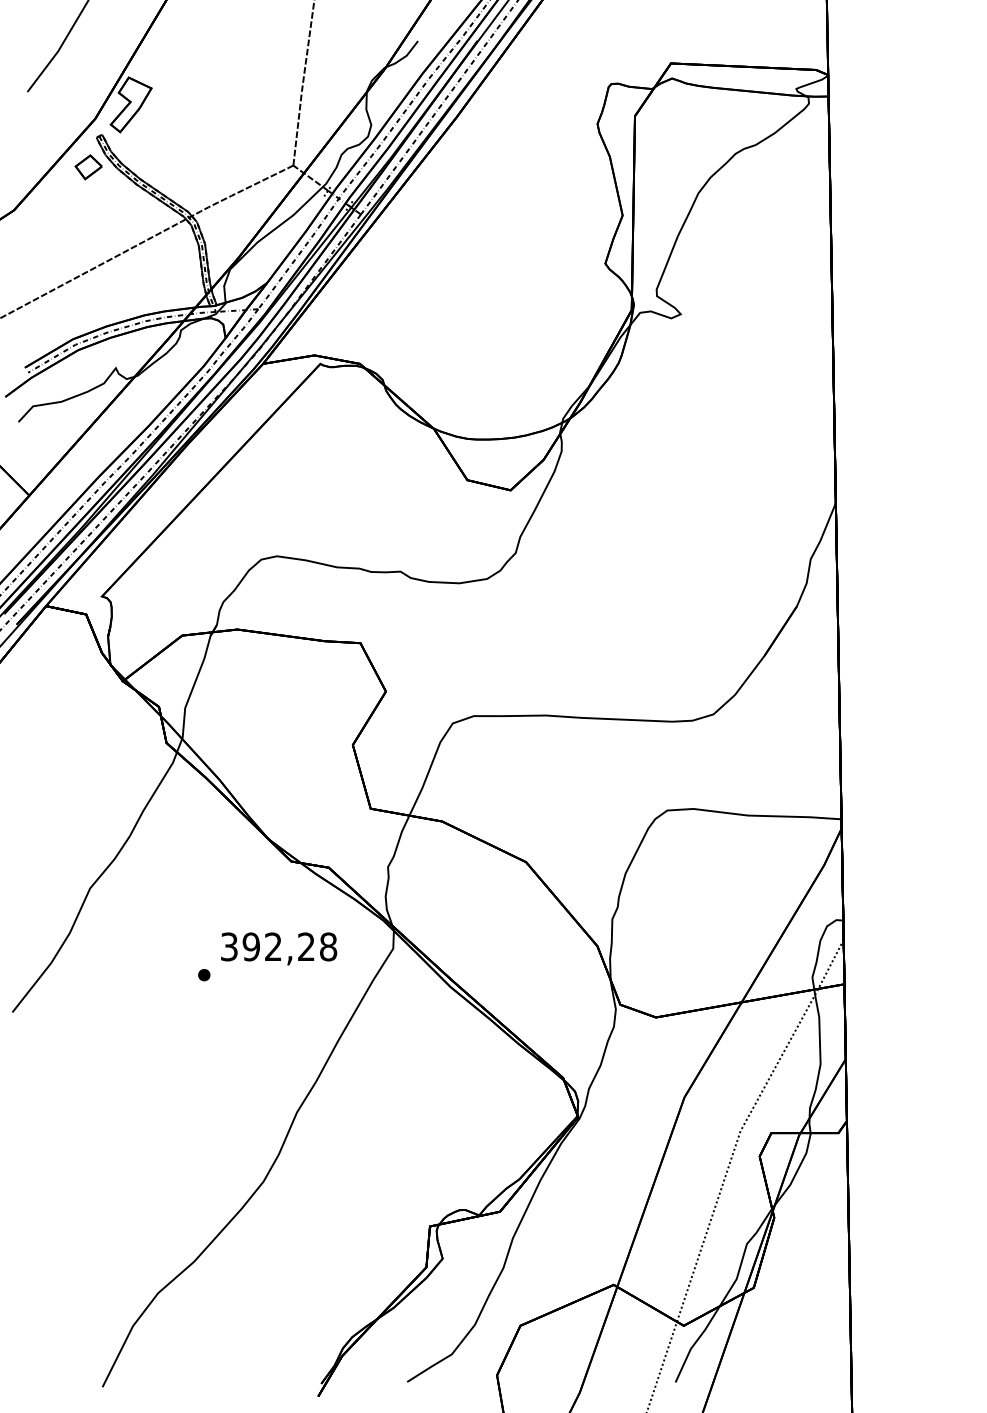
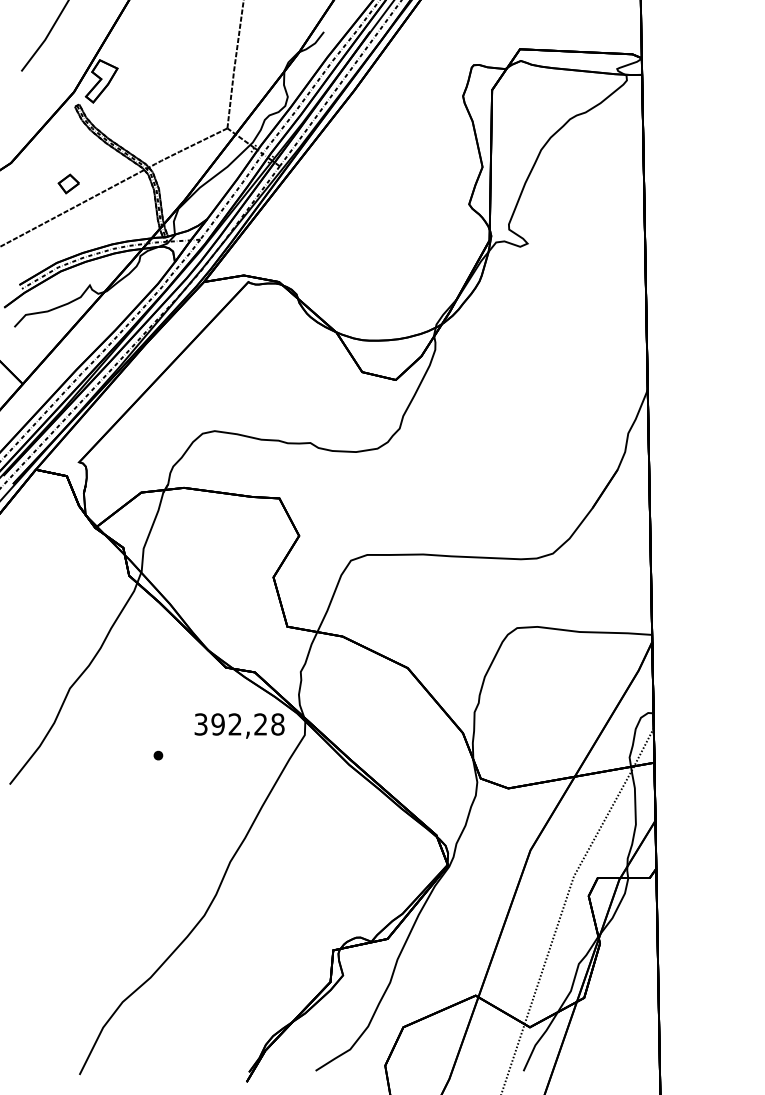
part: (88, 167) -> (68, 184), moved
text: (279, 948) -> (239, 725), moved

